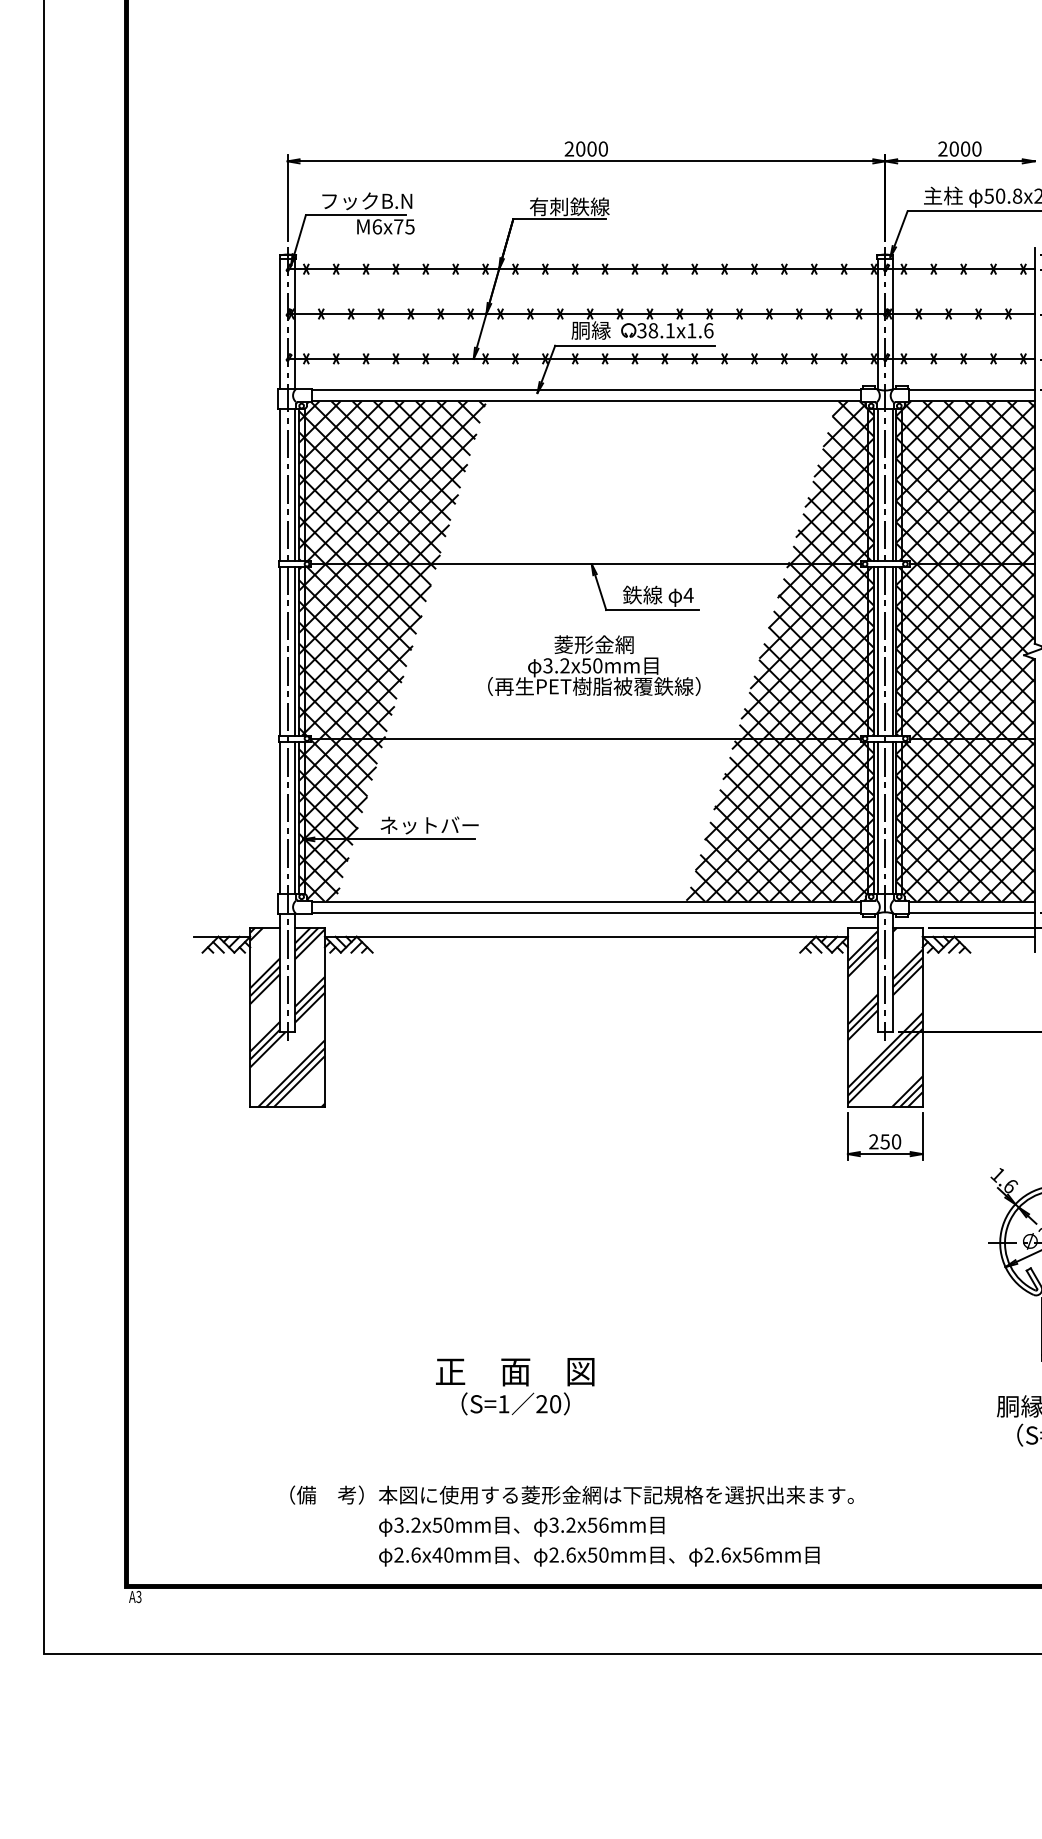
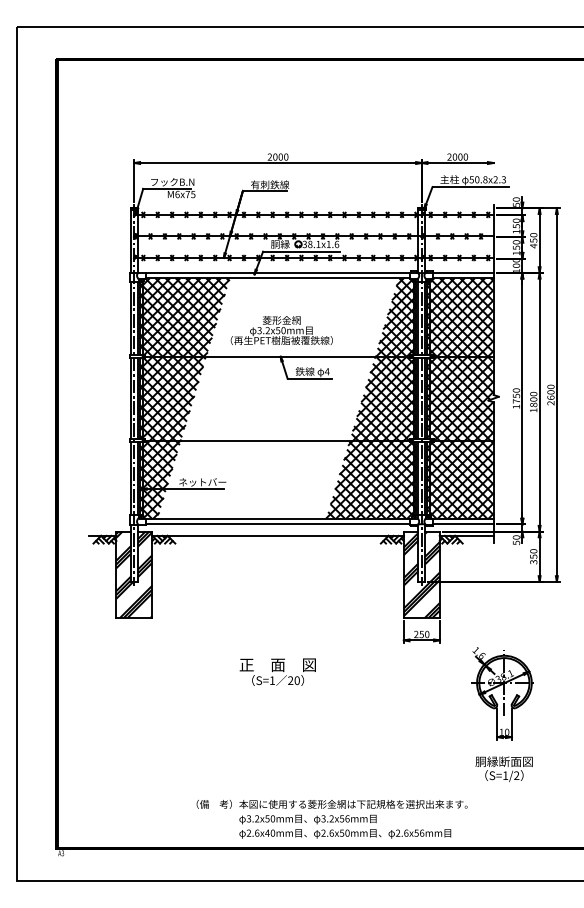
text: (593, 665) -> (281, 330), moved
text: (514, 1385) -> (277, 671), moved
text: (570, 1526) -> (331, 819), moved

